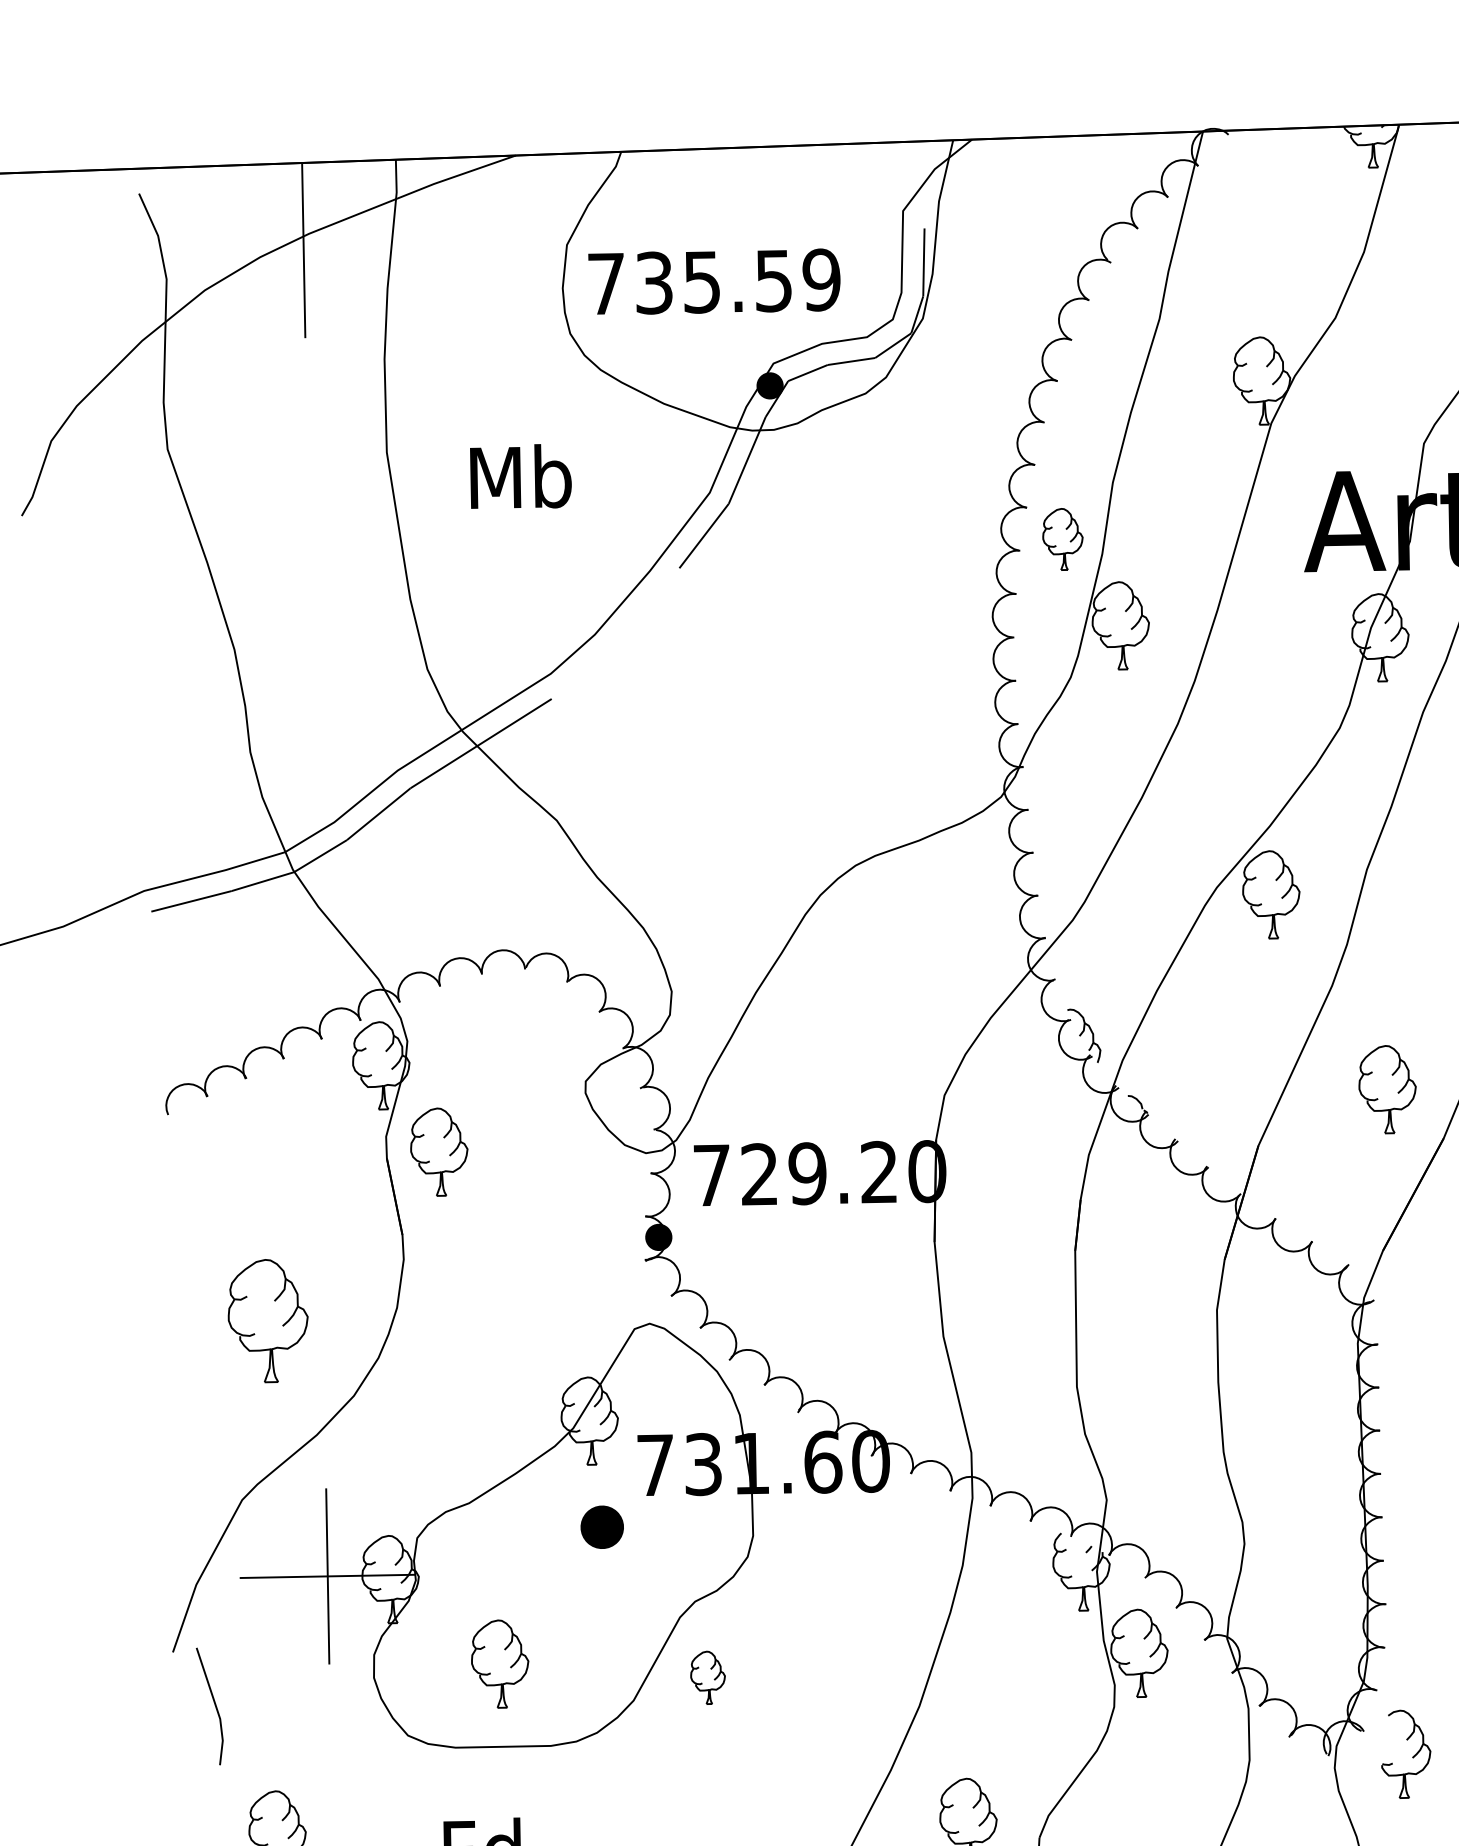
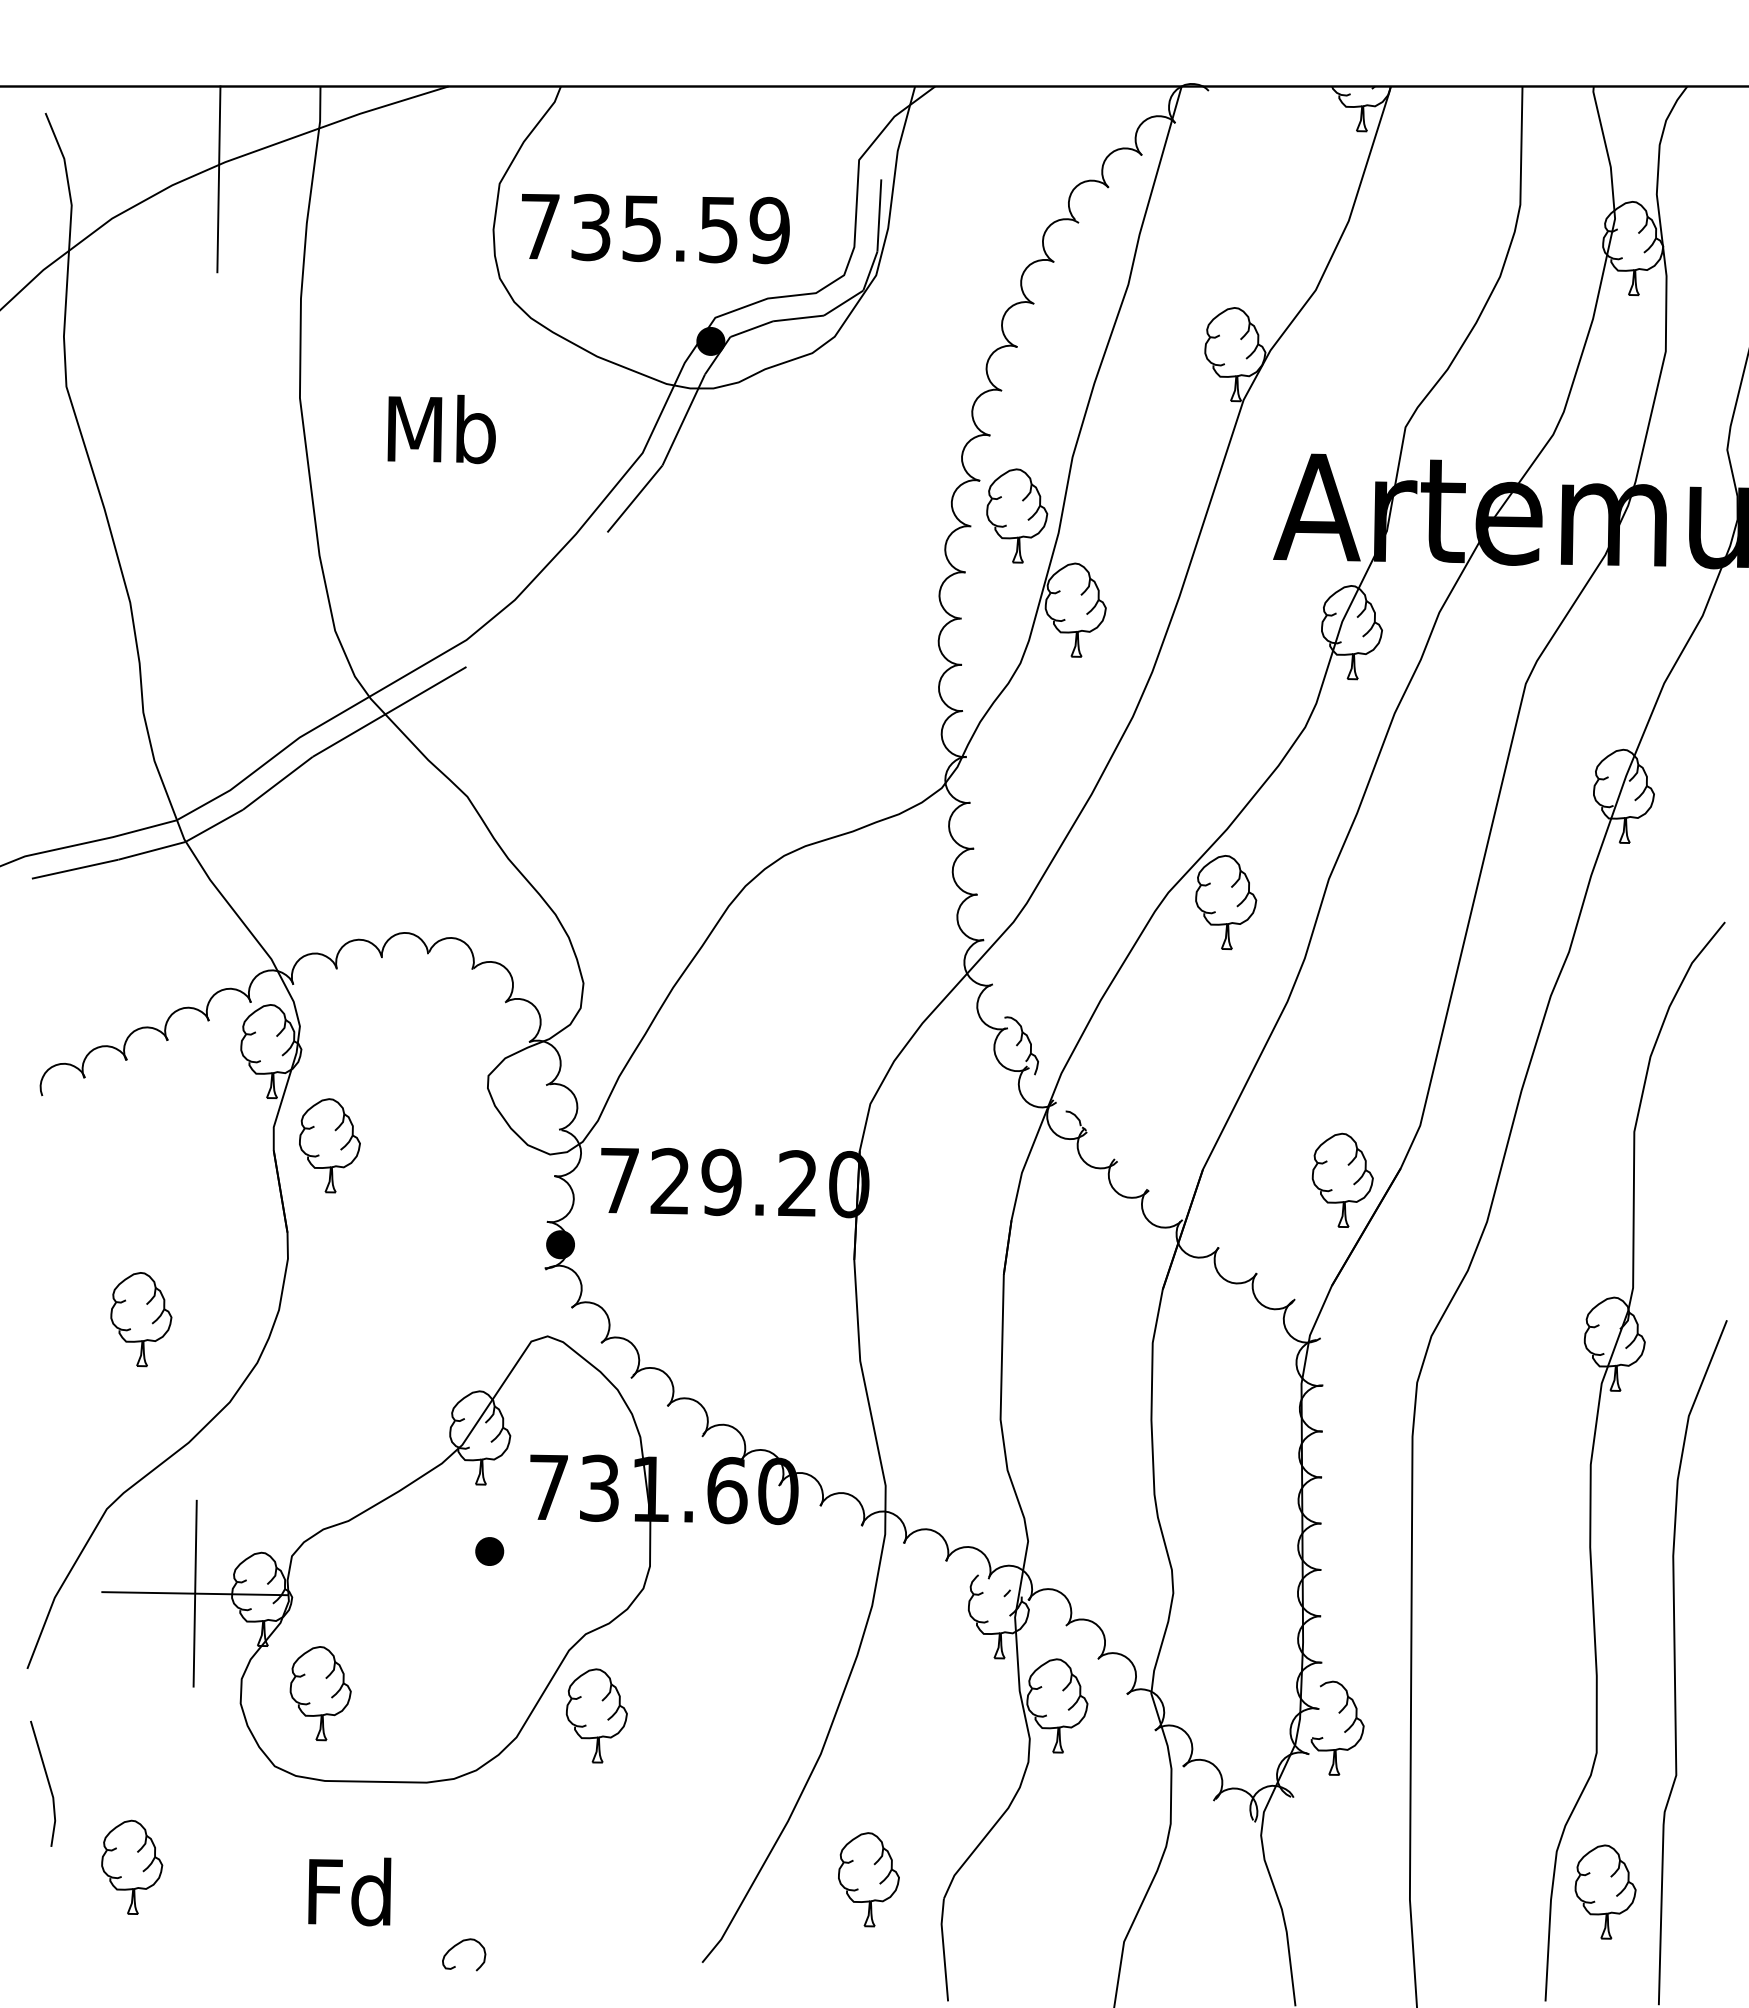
part: (1063, 538) -> (1017, 515), size x1.43
part: (1387, 1088) -> (1342, 1179), moved
part: (268, 1321) -> (141, 1319), size x0.71
part: (602, 1527) -> (489, 1551), size x0.62
part: (500, 1664) -> (320, 1693), moved
part: (707, 1677) -> (596, 1715), size x1.67
line: (214, 1705) -> (47, 1782), moved
part: (1412, 1756) -> (1344, 1731), moved

